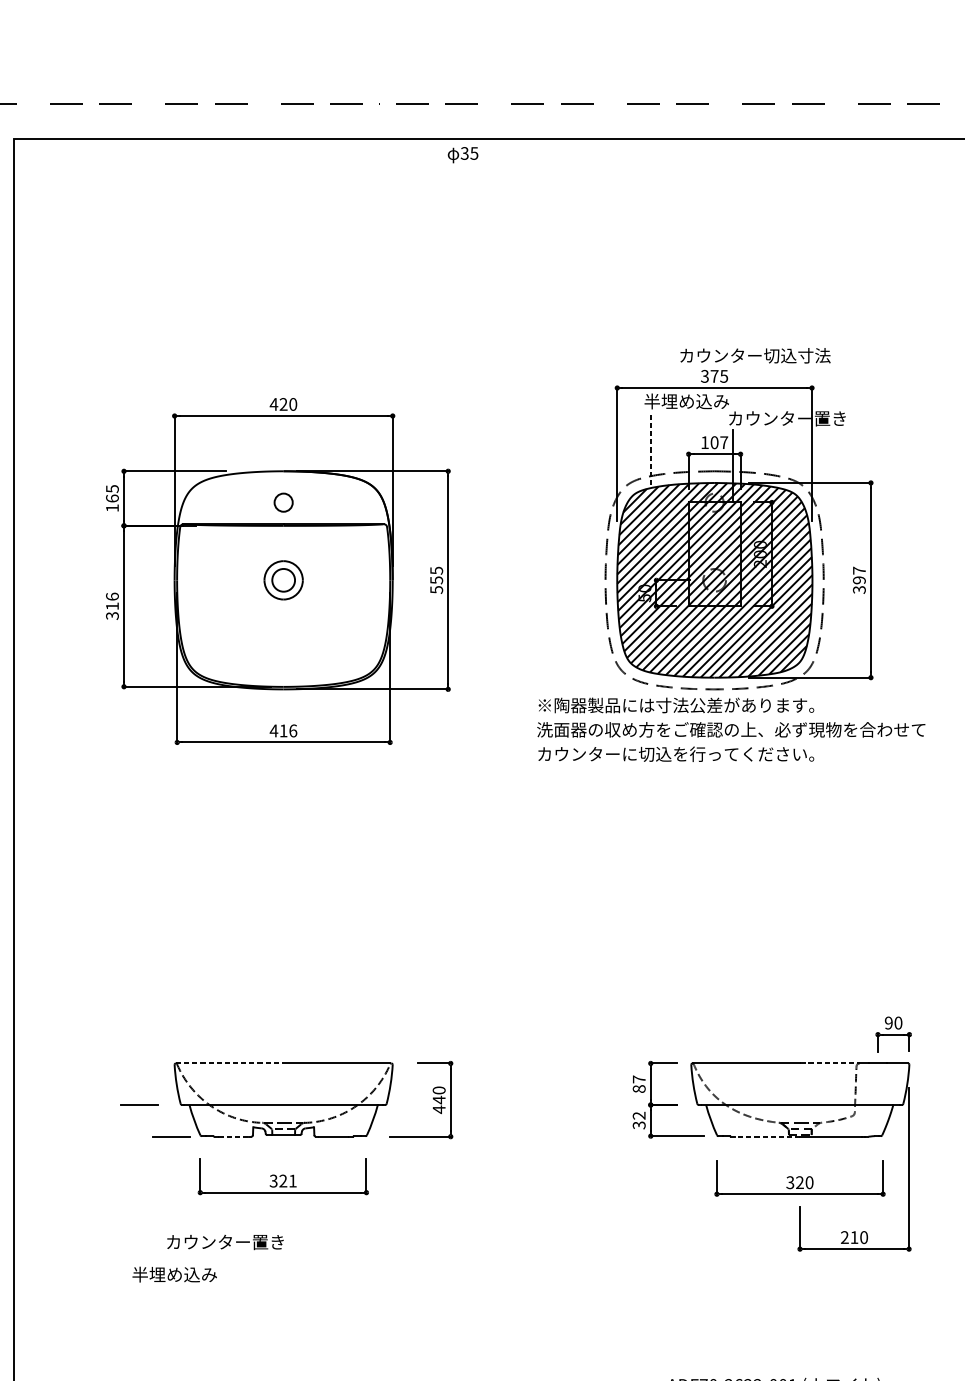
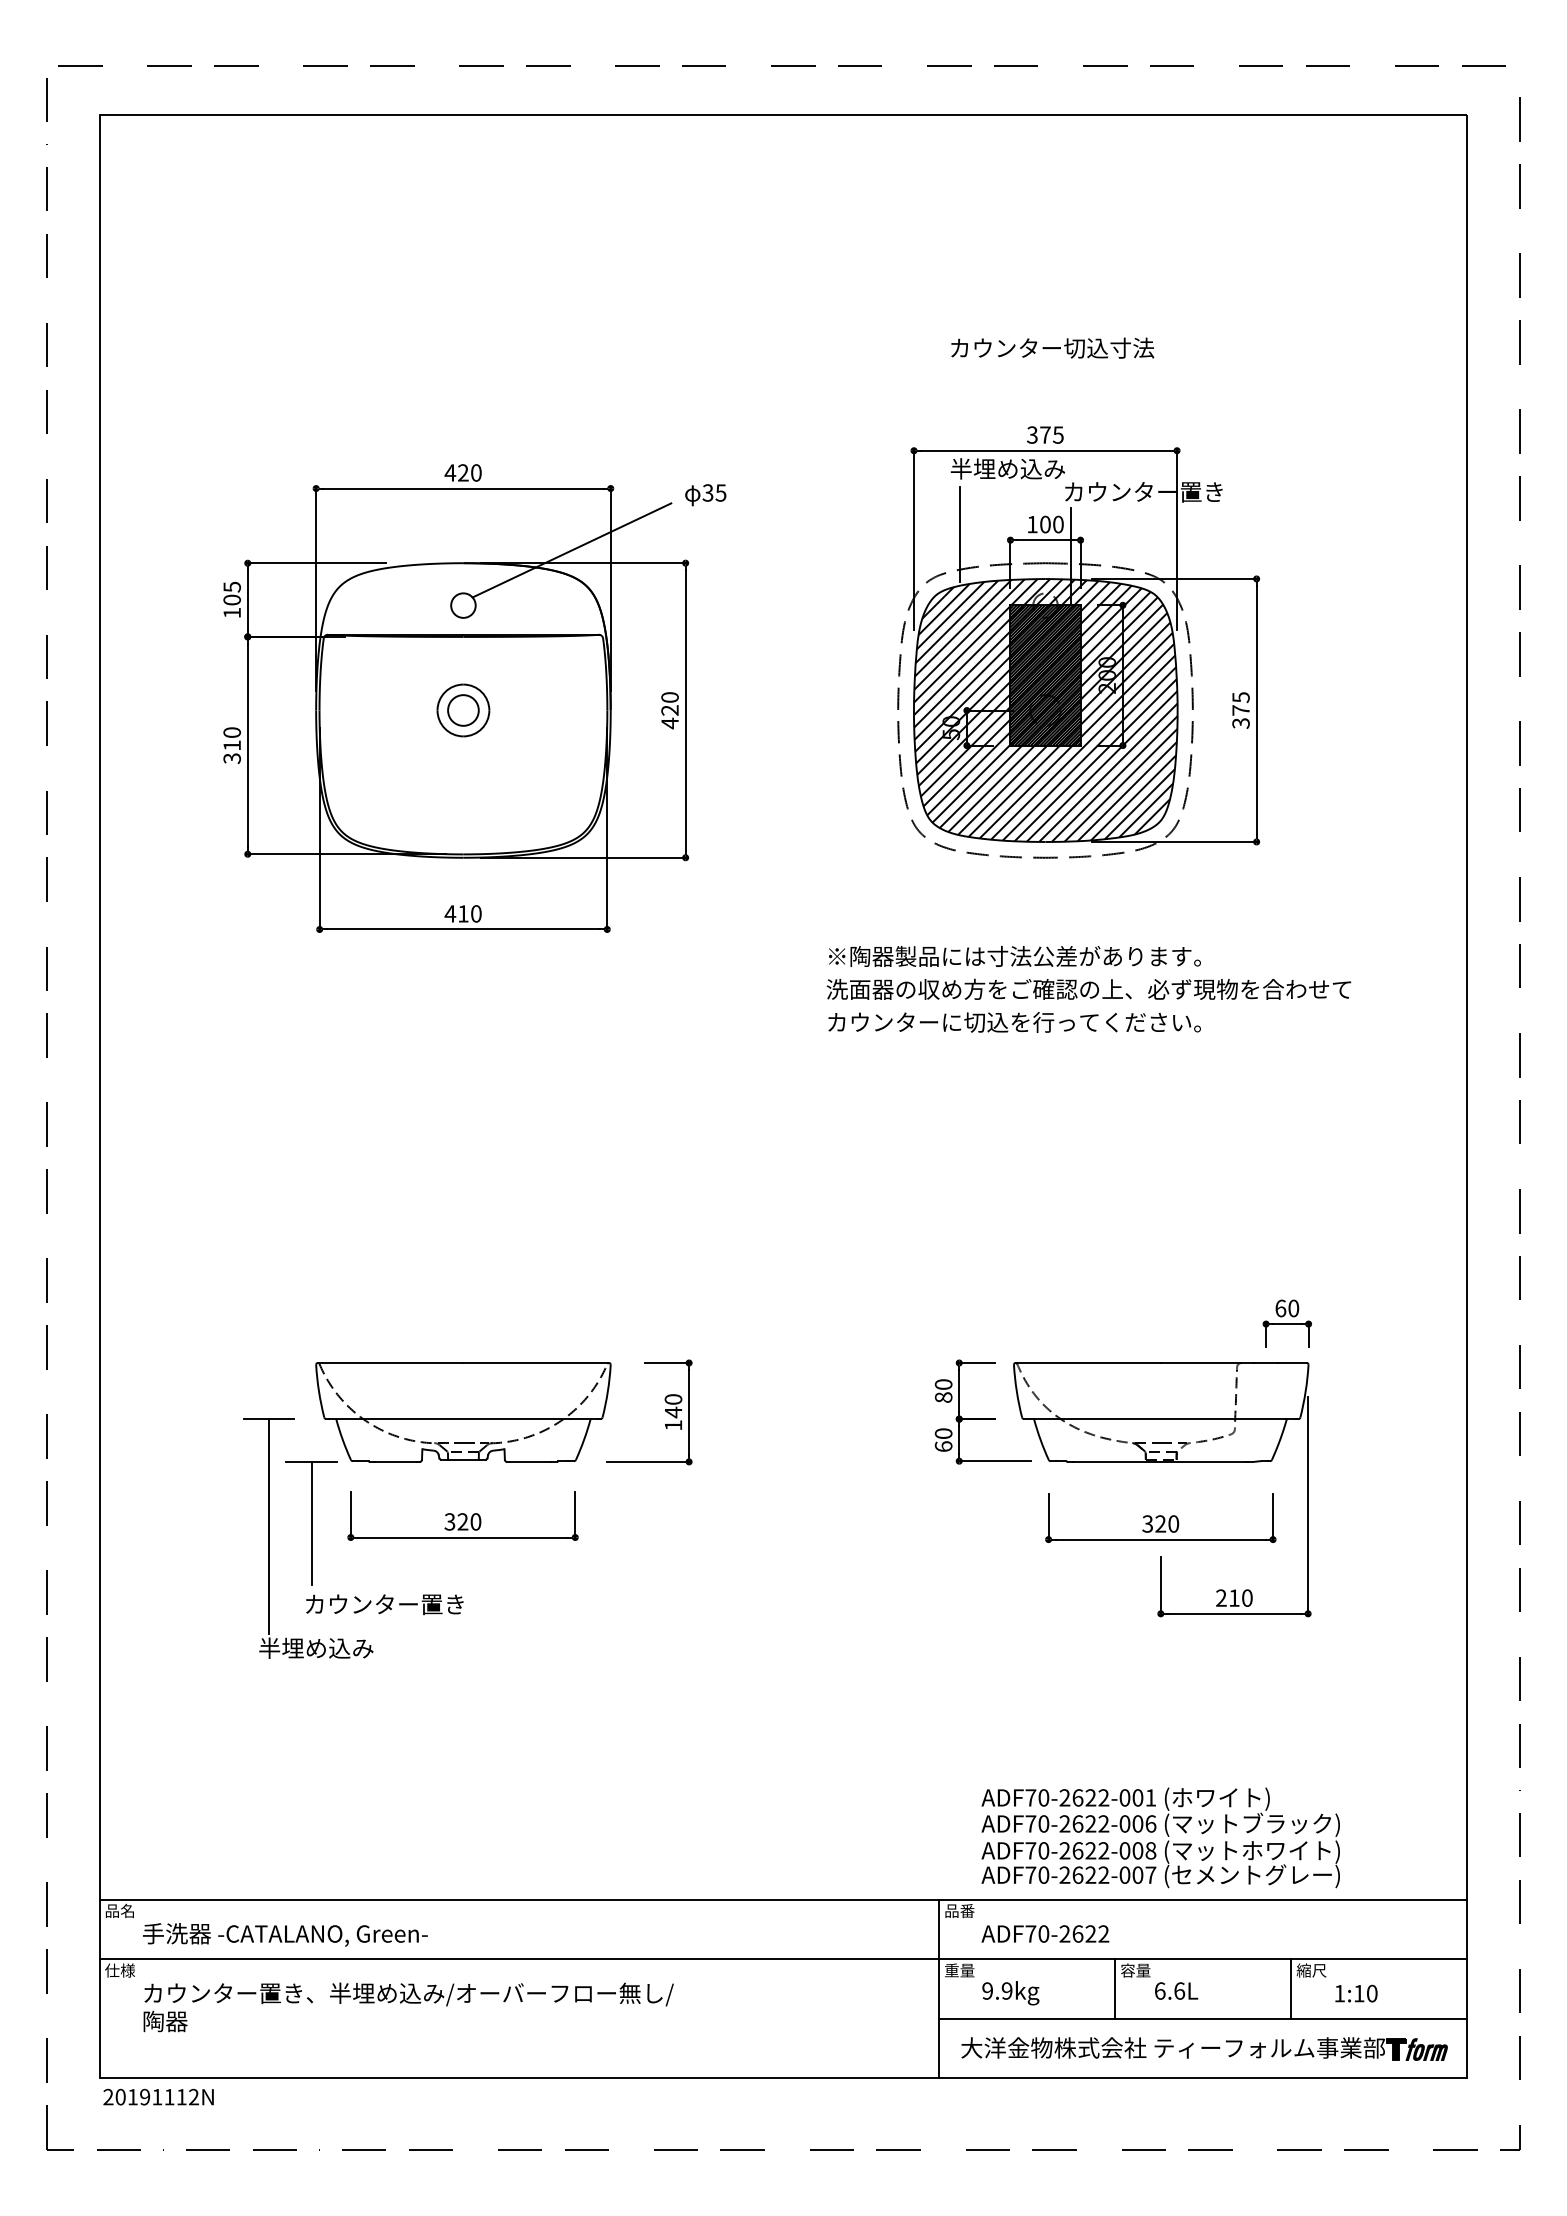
text: (462, 155) -> (705, 495), moved
text: (755, 355) -> (1052, 347), moved
text: (724, 442) -> (1058, 524), 107 -> 100
line: (650, 450) -> (959, 534), dashed -> solid
line: (363, 461) -> (571, 550), added
text: (111, 498) -> (231, 599), 165 -> 105
hatch: (714, 554) -> (1045, 675), added
text: (859, 575) -> (1240, 703), 397 -> 375
text: (436, 580) -> (669, 710), 555 -> 420
text: (111, 596) -> (231, 732), 316 -> 310
text: (730, 729) -> (1088, 989), moved
text: (293, 730) -> (476, 913), 416 -> 410
text: (888, 1023) -> (1280, 1308), 90 -> 60
line: (229, 1063) -> (390, 1363), dashed -> solid
line: (830, 1063) -> (1201, 1363), dashed -> solid
text: (639, 1079) -> (943, 1384), 87 -> 80
text: (439, 1109) -> (673, 1425), 440 -> 140
text: (639, 1120) -> (943, 1440), 32 -> 60
line: (233, 1136) -> (395, 1461), dashed -> solid
line: (767, 1136) -> (1116, 1461), dashed -> solid
text: (292, 1180) -> (475, 1521), 321 -> 320
line: (171, 1182) -> (311, 1523), added
line: (139, 1184) -> (268, 1526), added

